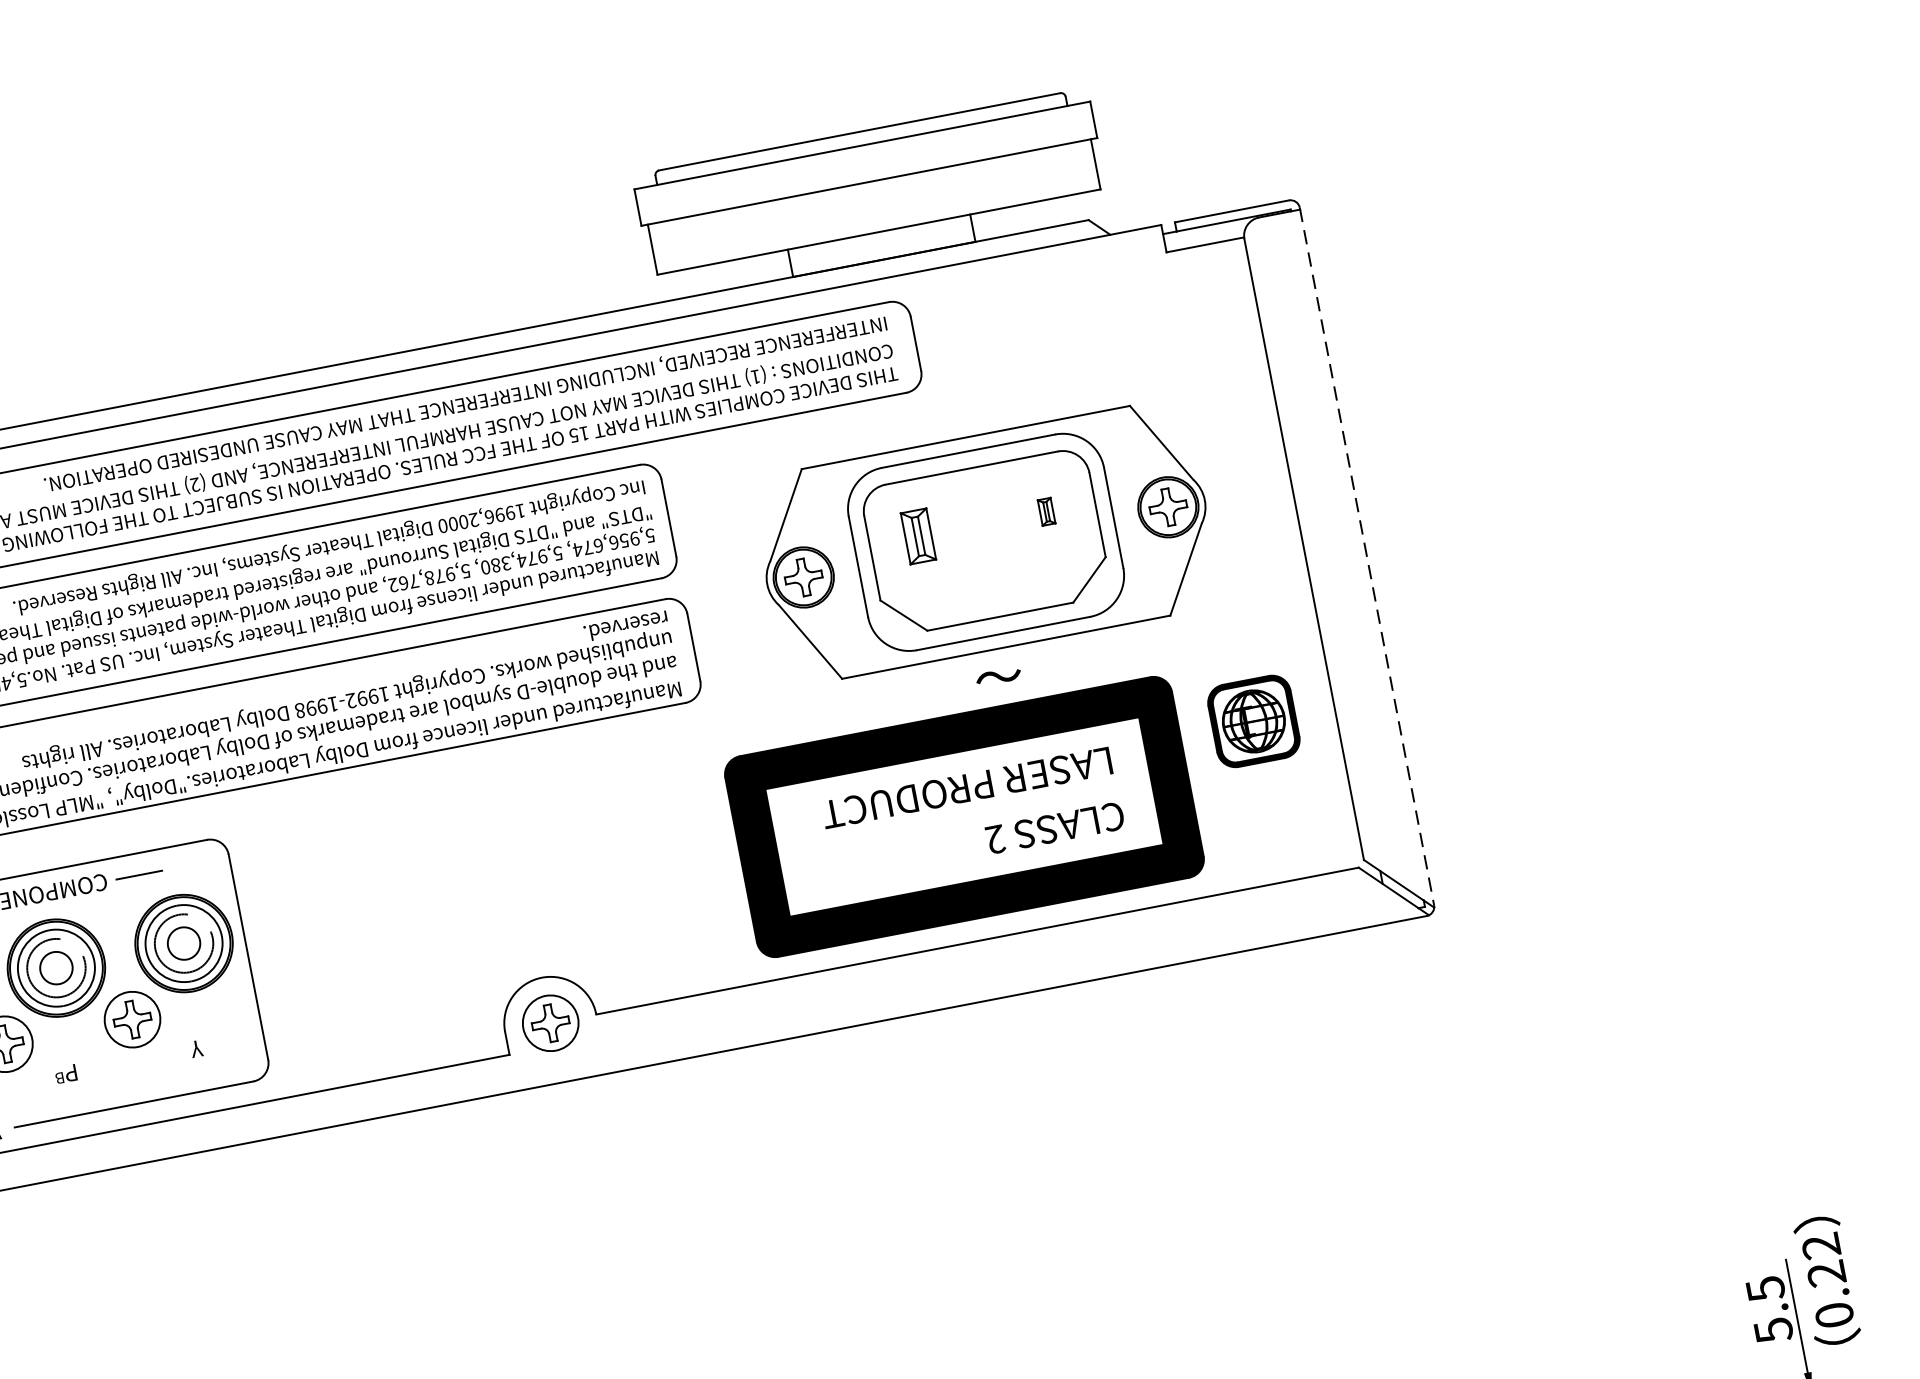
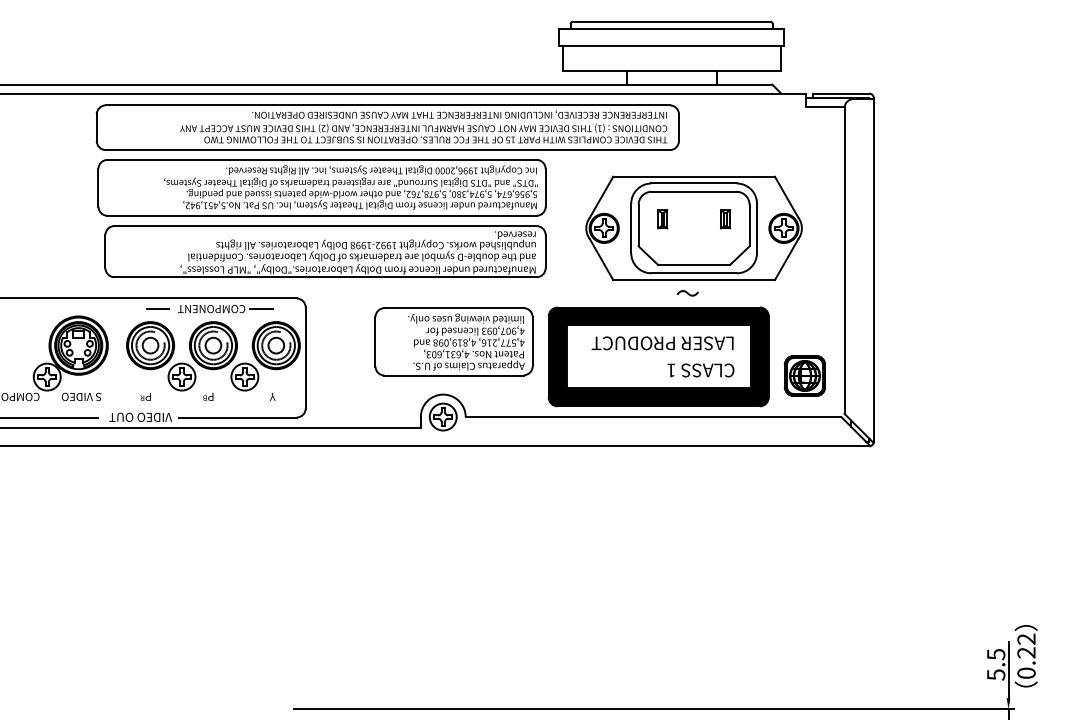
part: (1046, 512) -> (725, 219), size x1.43
part: (918, 536) -> (662, 219), size x0.71
line: (1366, 555) -> (873, 269), dashed -> solid
part: (1252, 720) -> (804, 375), moved
text: (995, 839) -> (671, 370), 2 -> 1
part: (541, 865) -> (453, 341), added

